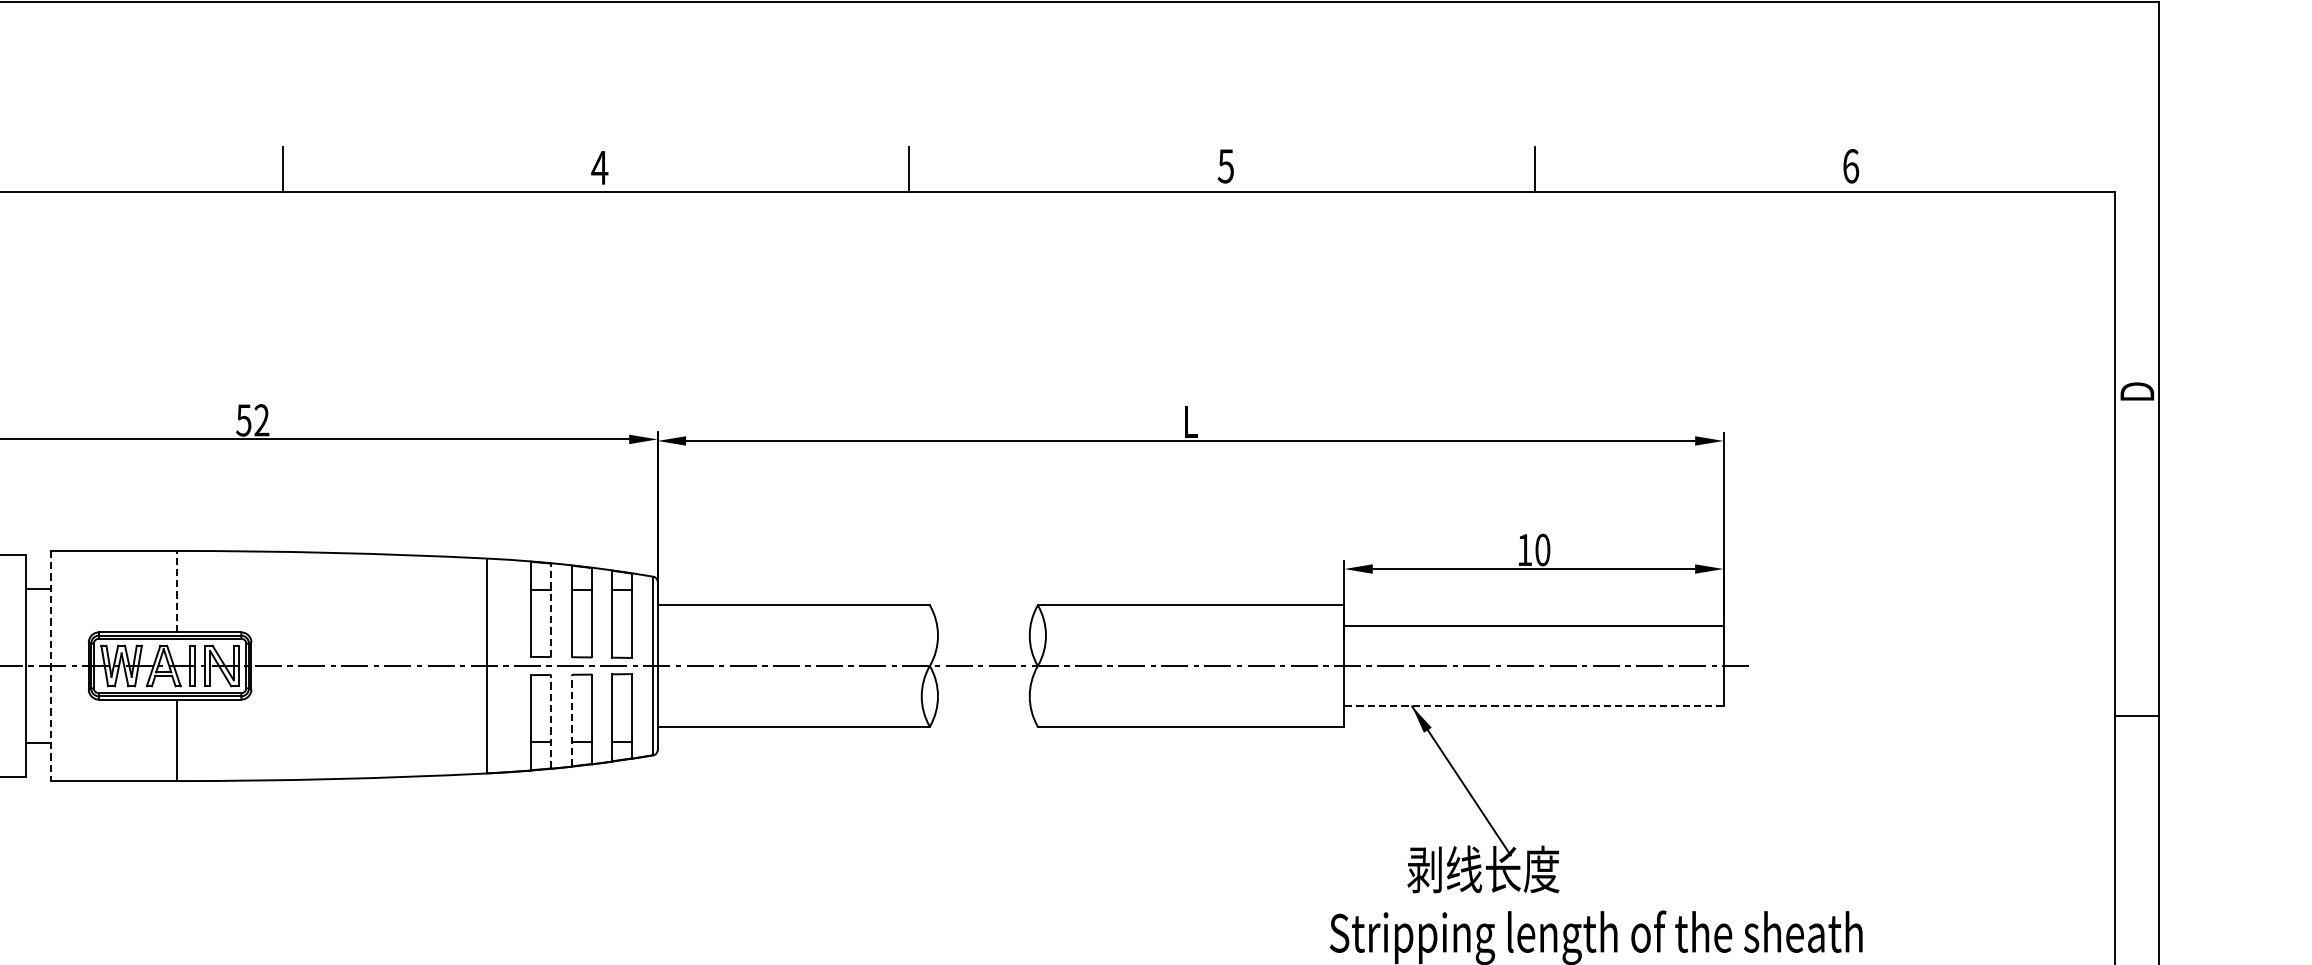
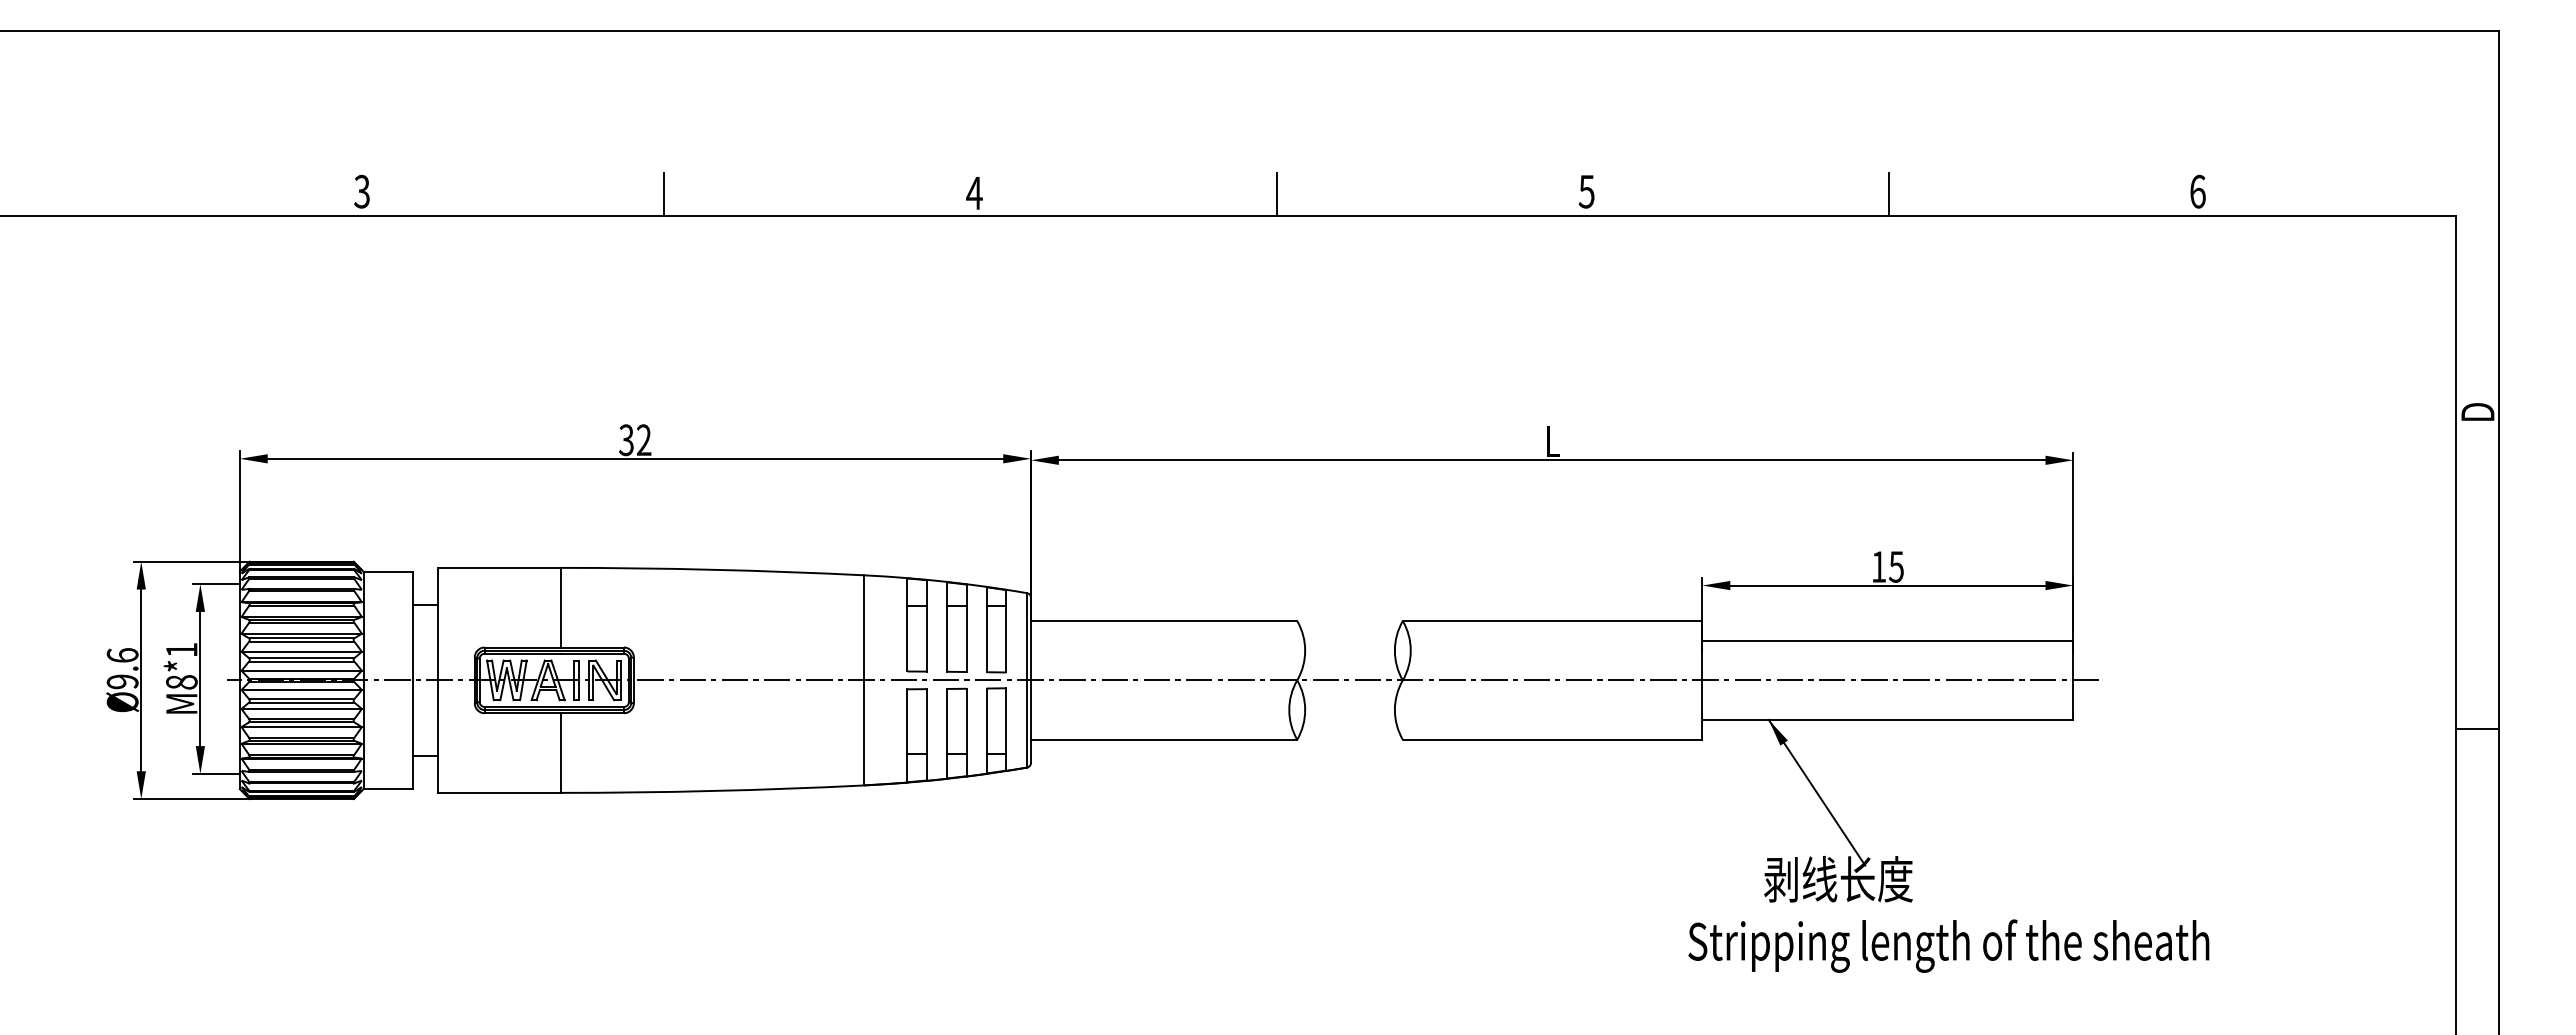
text: (243, 419) -> (626, 439), 52 -> 32
text: (1542, 549) -> (1896, 566), 10 -> 15
line: (177, 591) -> (561, 607), dashed -> solid
line: (551, 609) -> (927, 625), dashed -> solid
line: (50, 666) -> (437, 680), dashed -> solid
line: (1533, 706) -> (1887, 719), dashed -> solid
line: (571, 720) -> (946, 733), dashed -> solid
line: (551, 721) -> (927, 734), dashed -> solid

